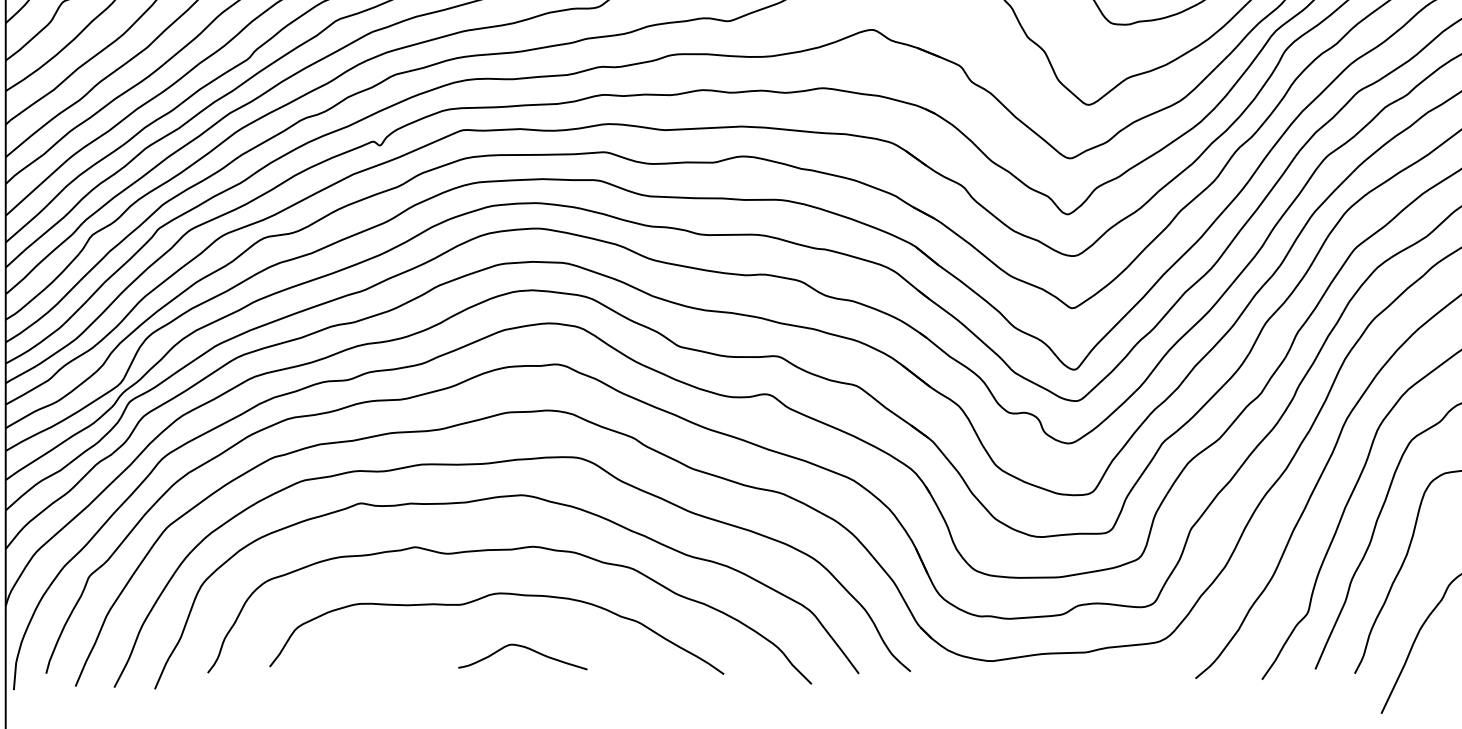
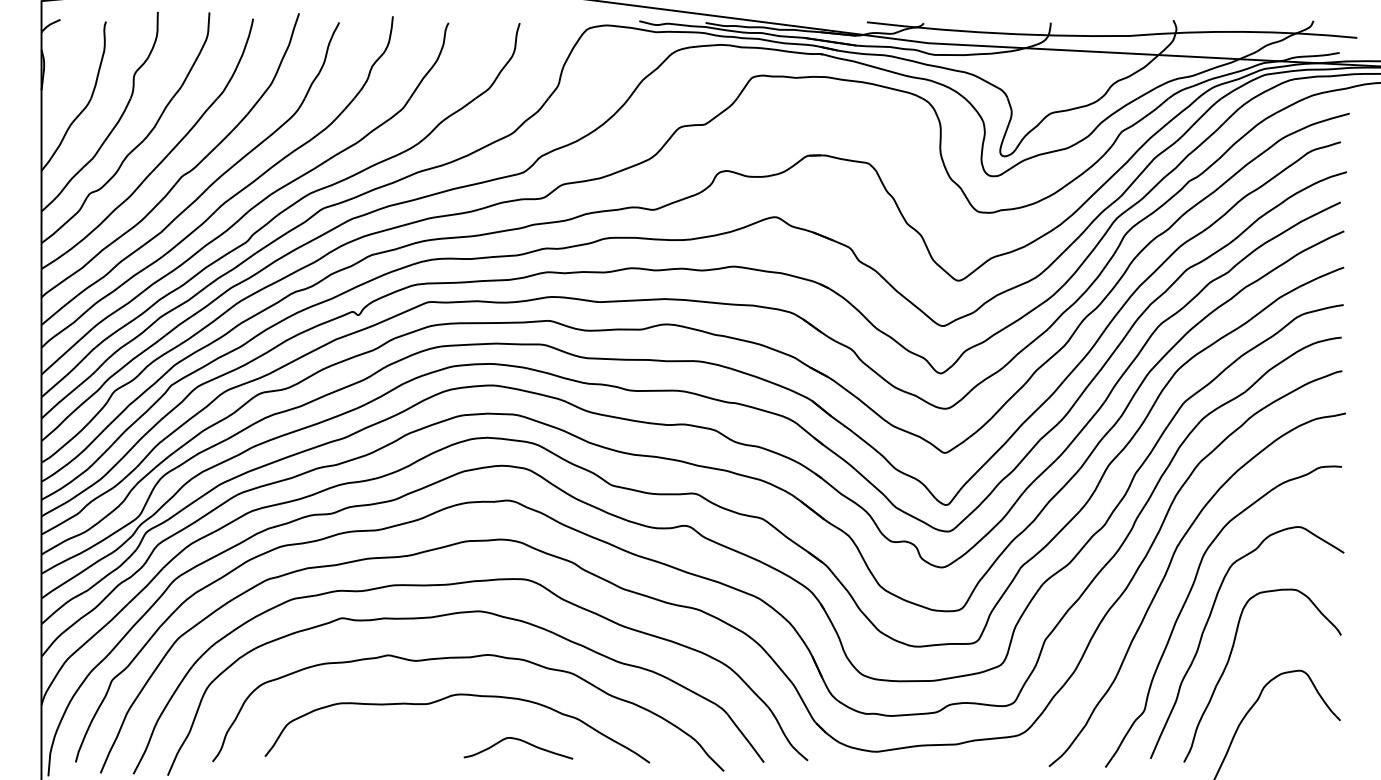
curve: (526, 648) -> (521, 741), moved

